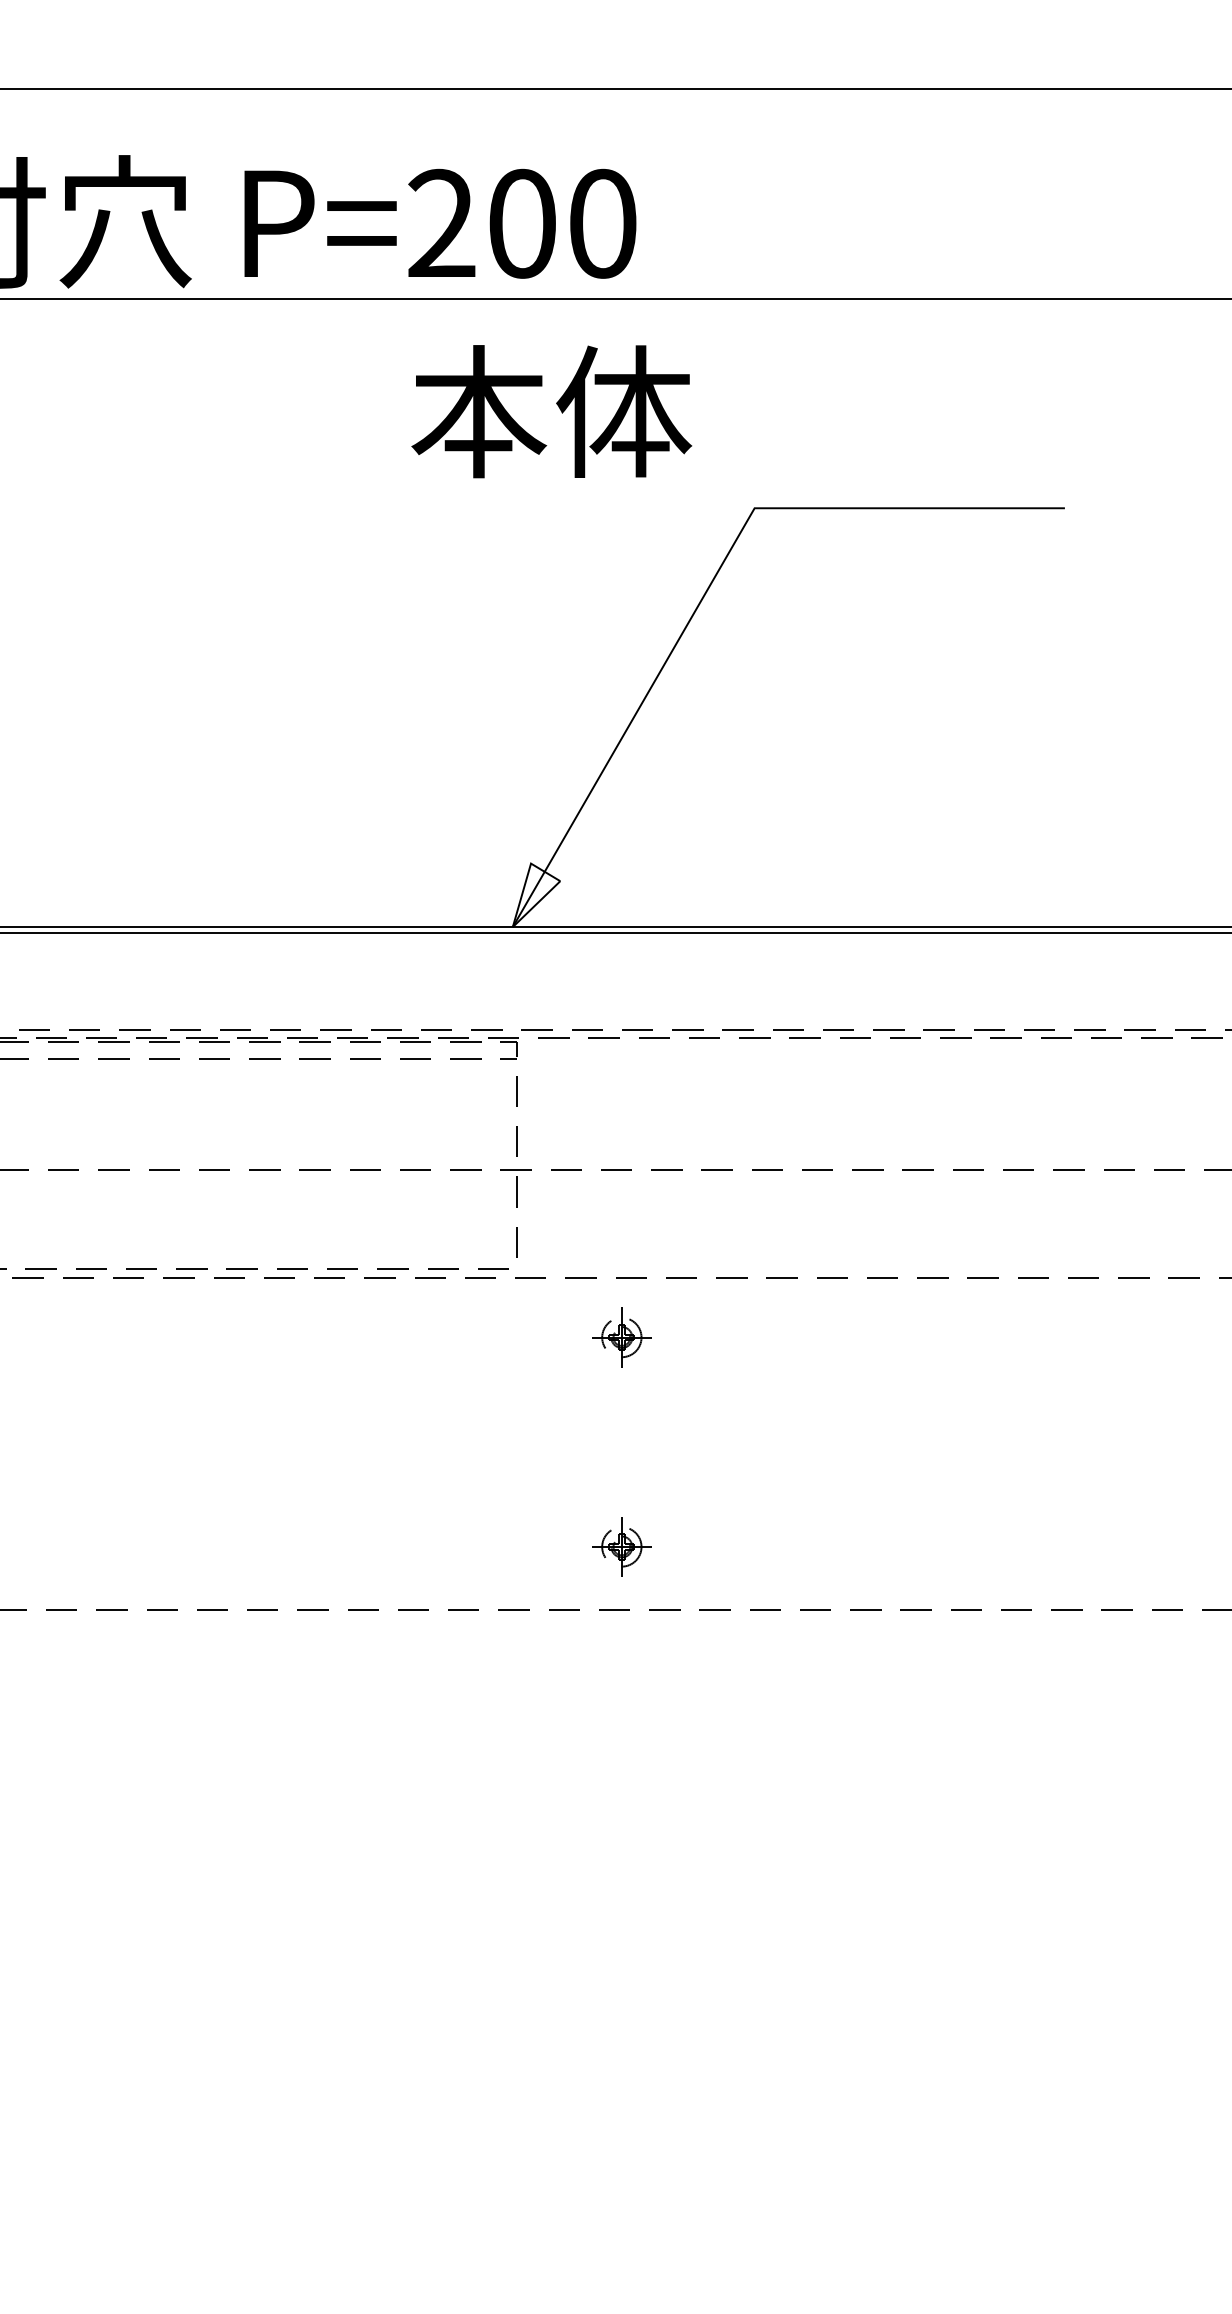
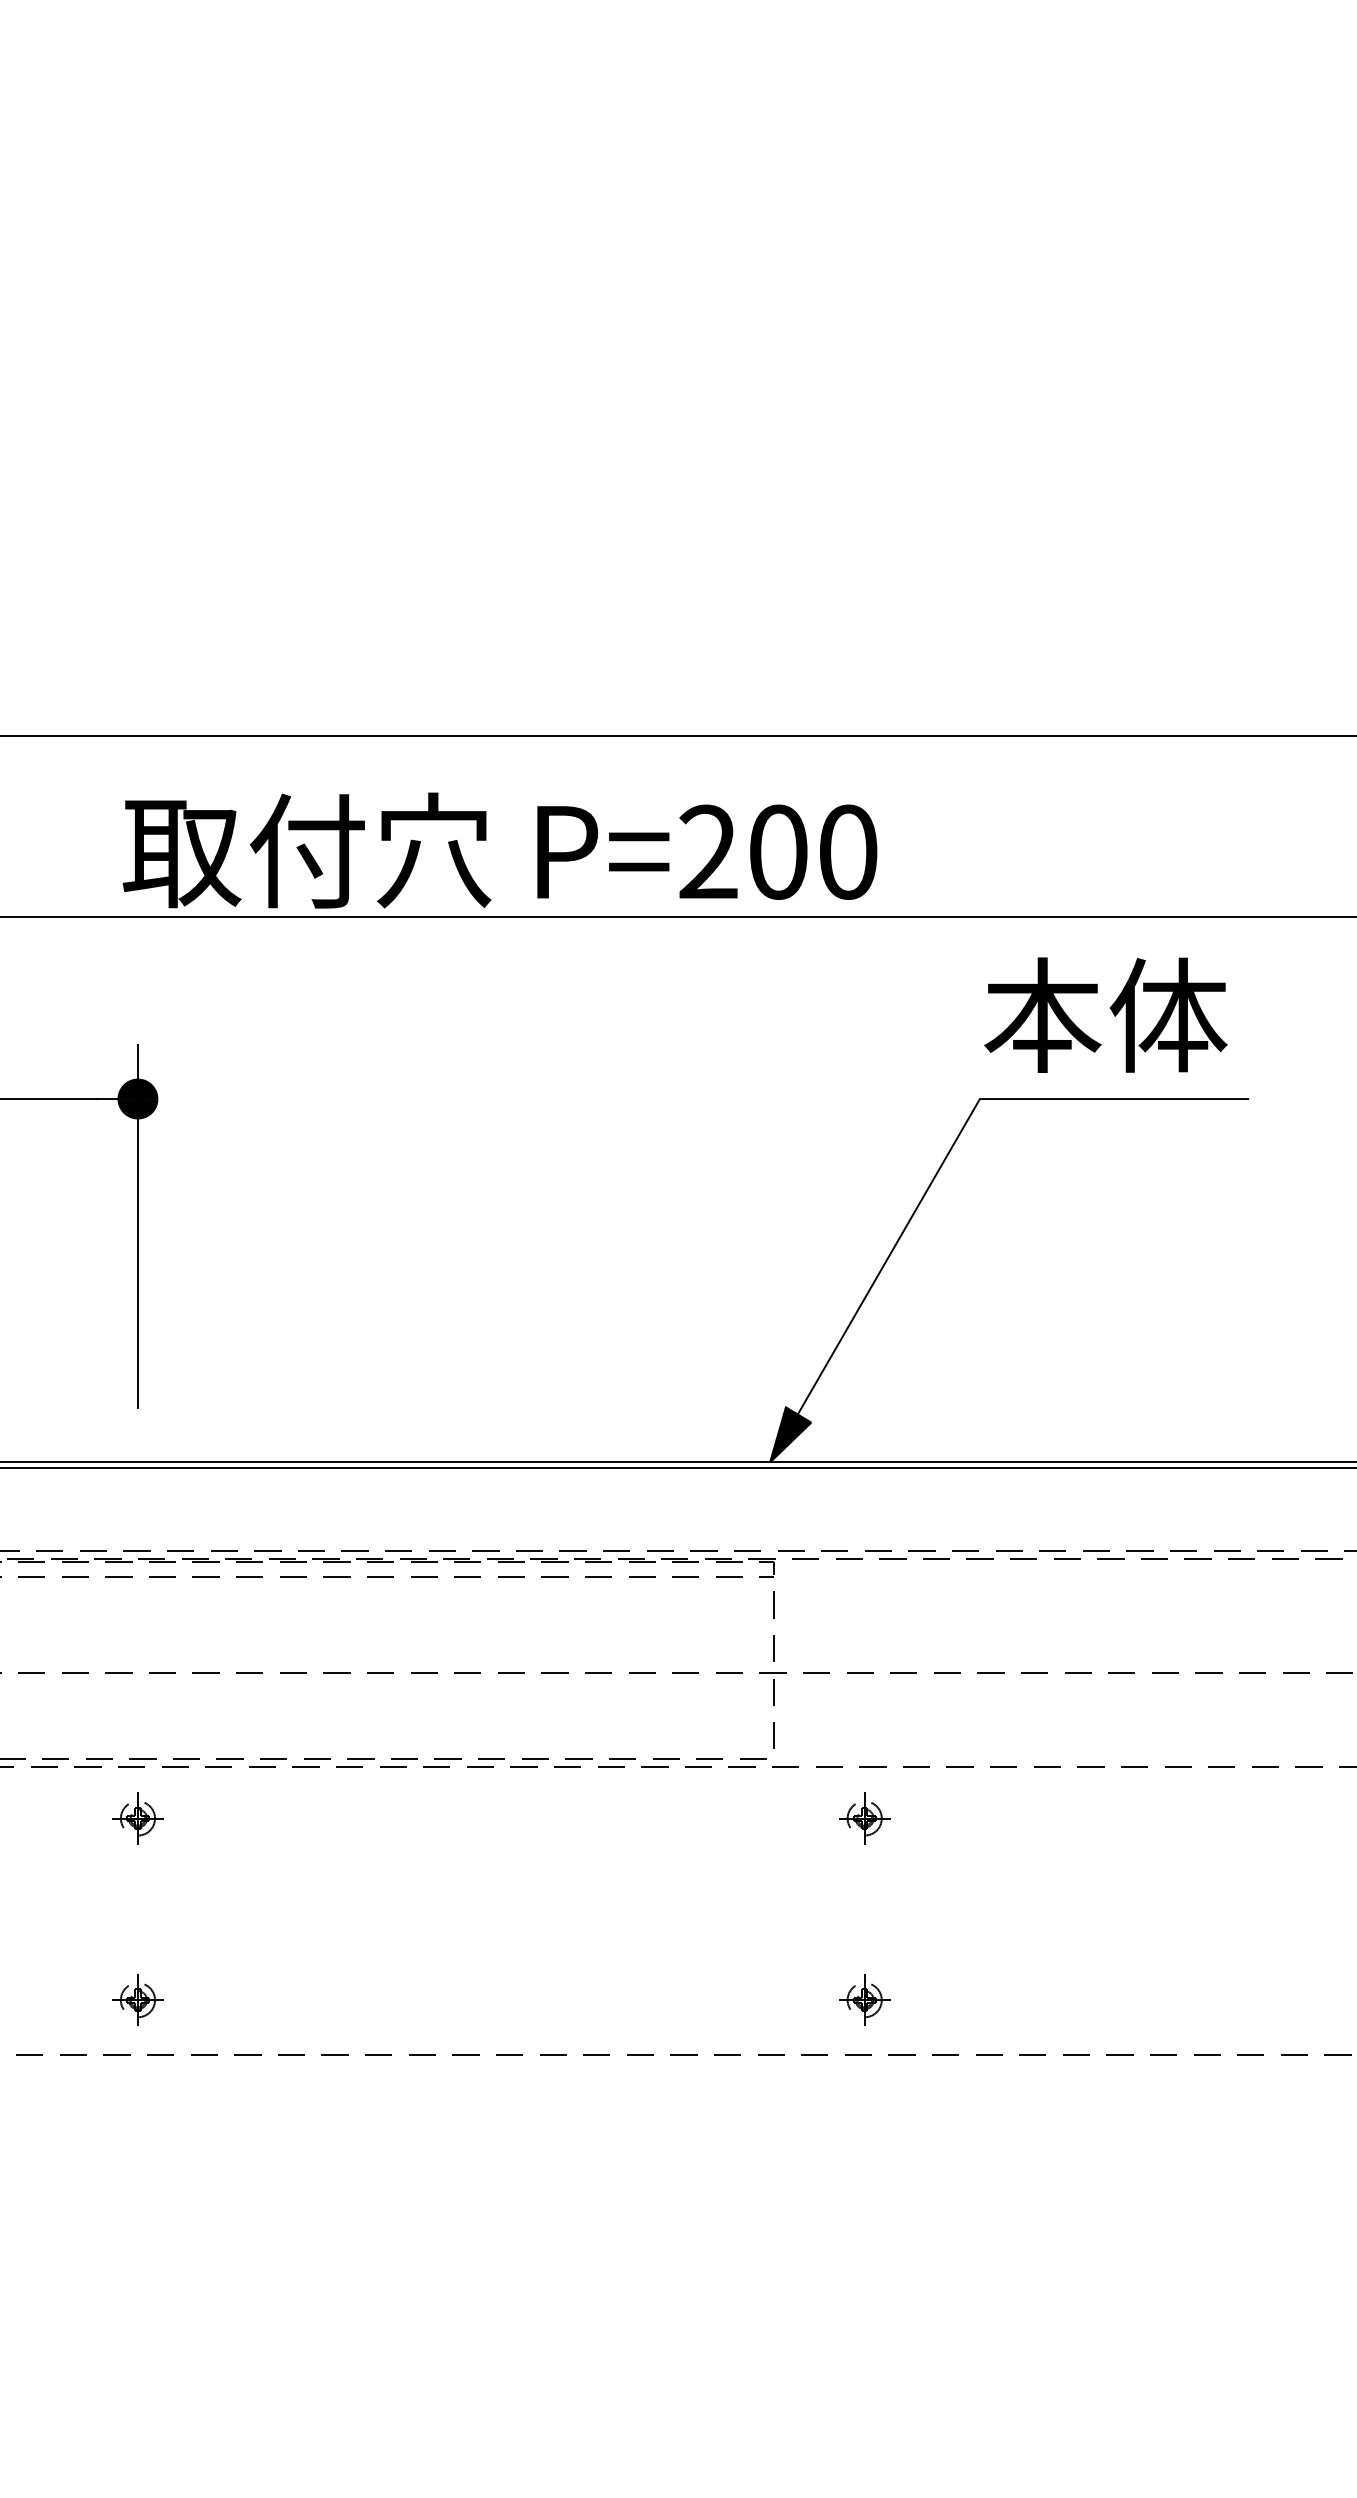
text: (551, 410) -> (1105, 1014), moved
fill: (536, 894) -> (790, 1434), added

